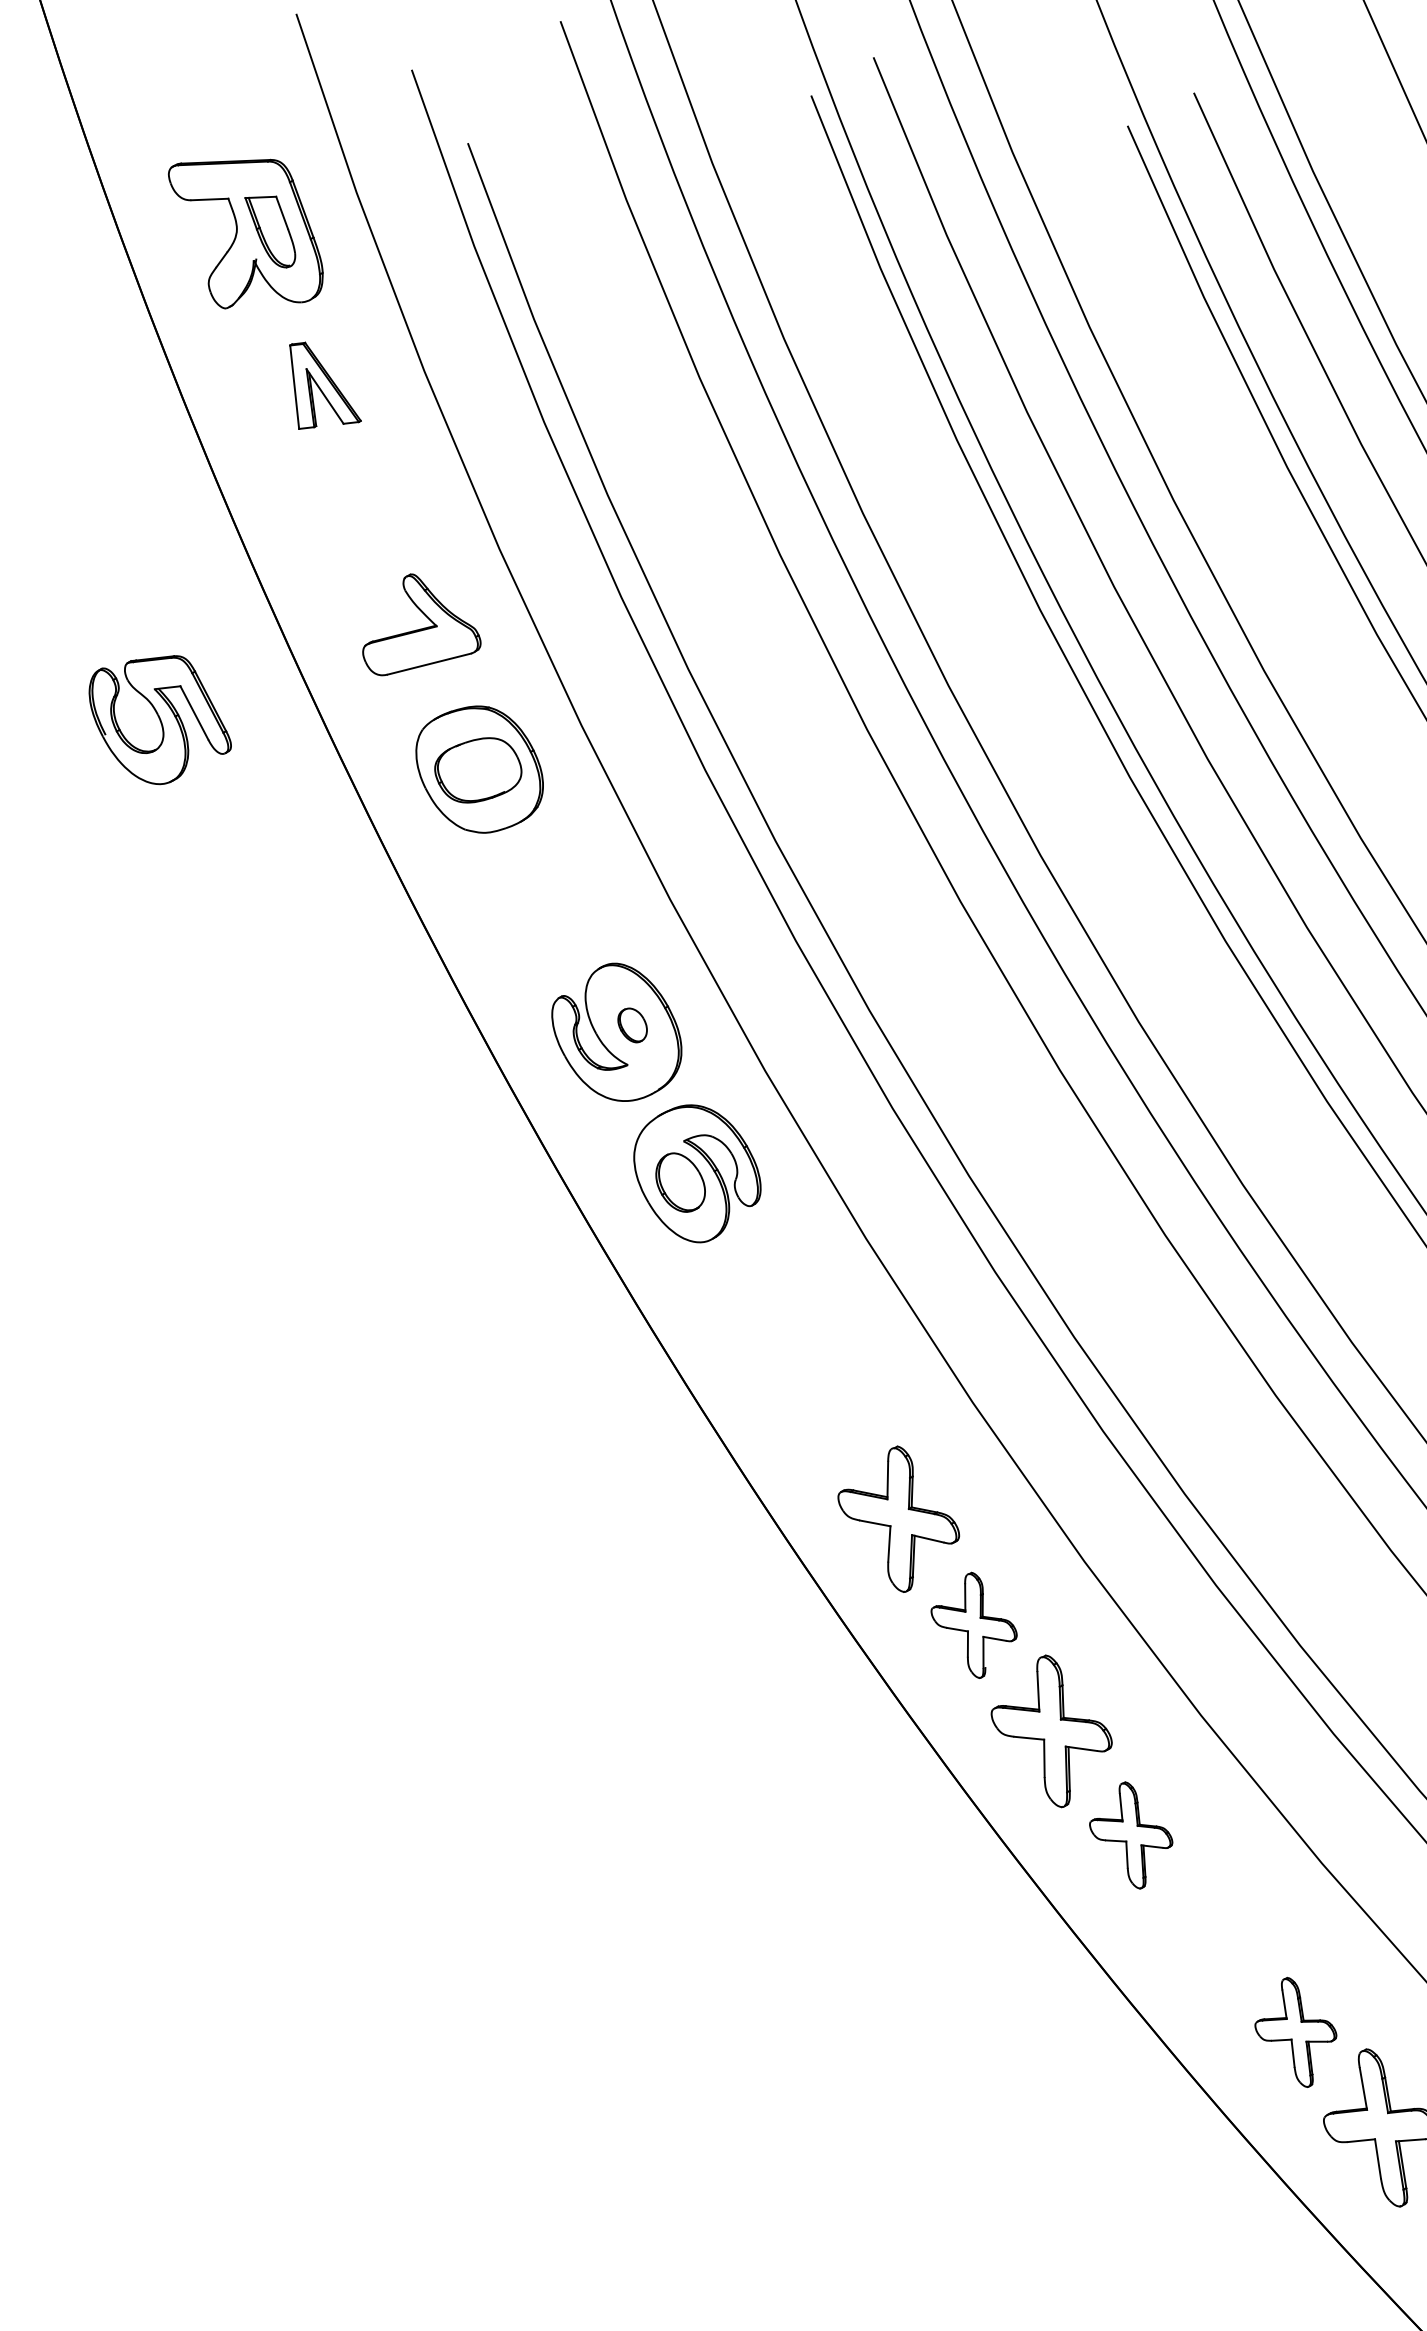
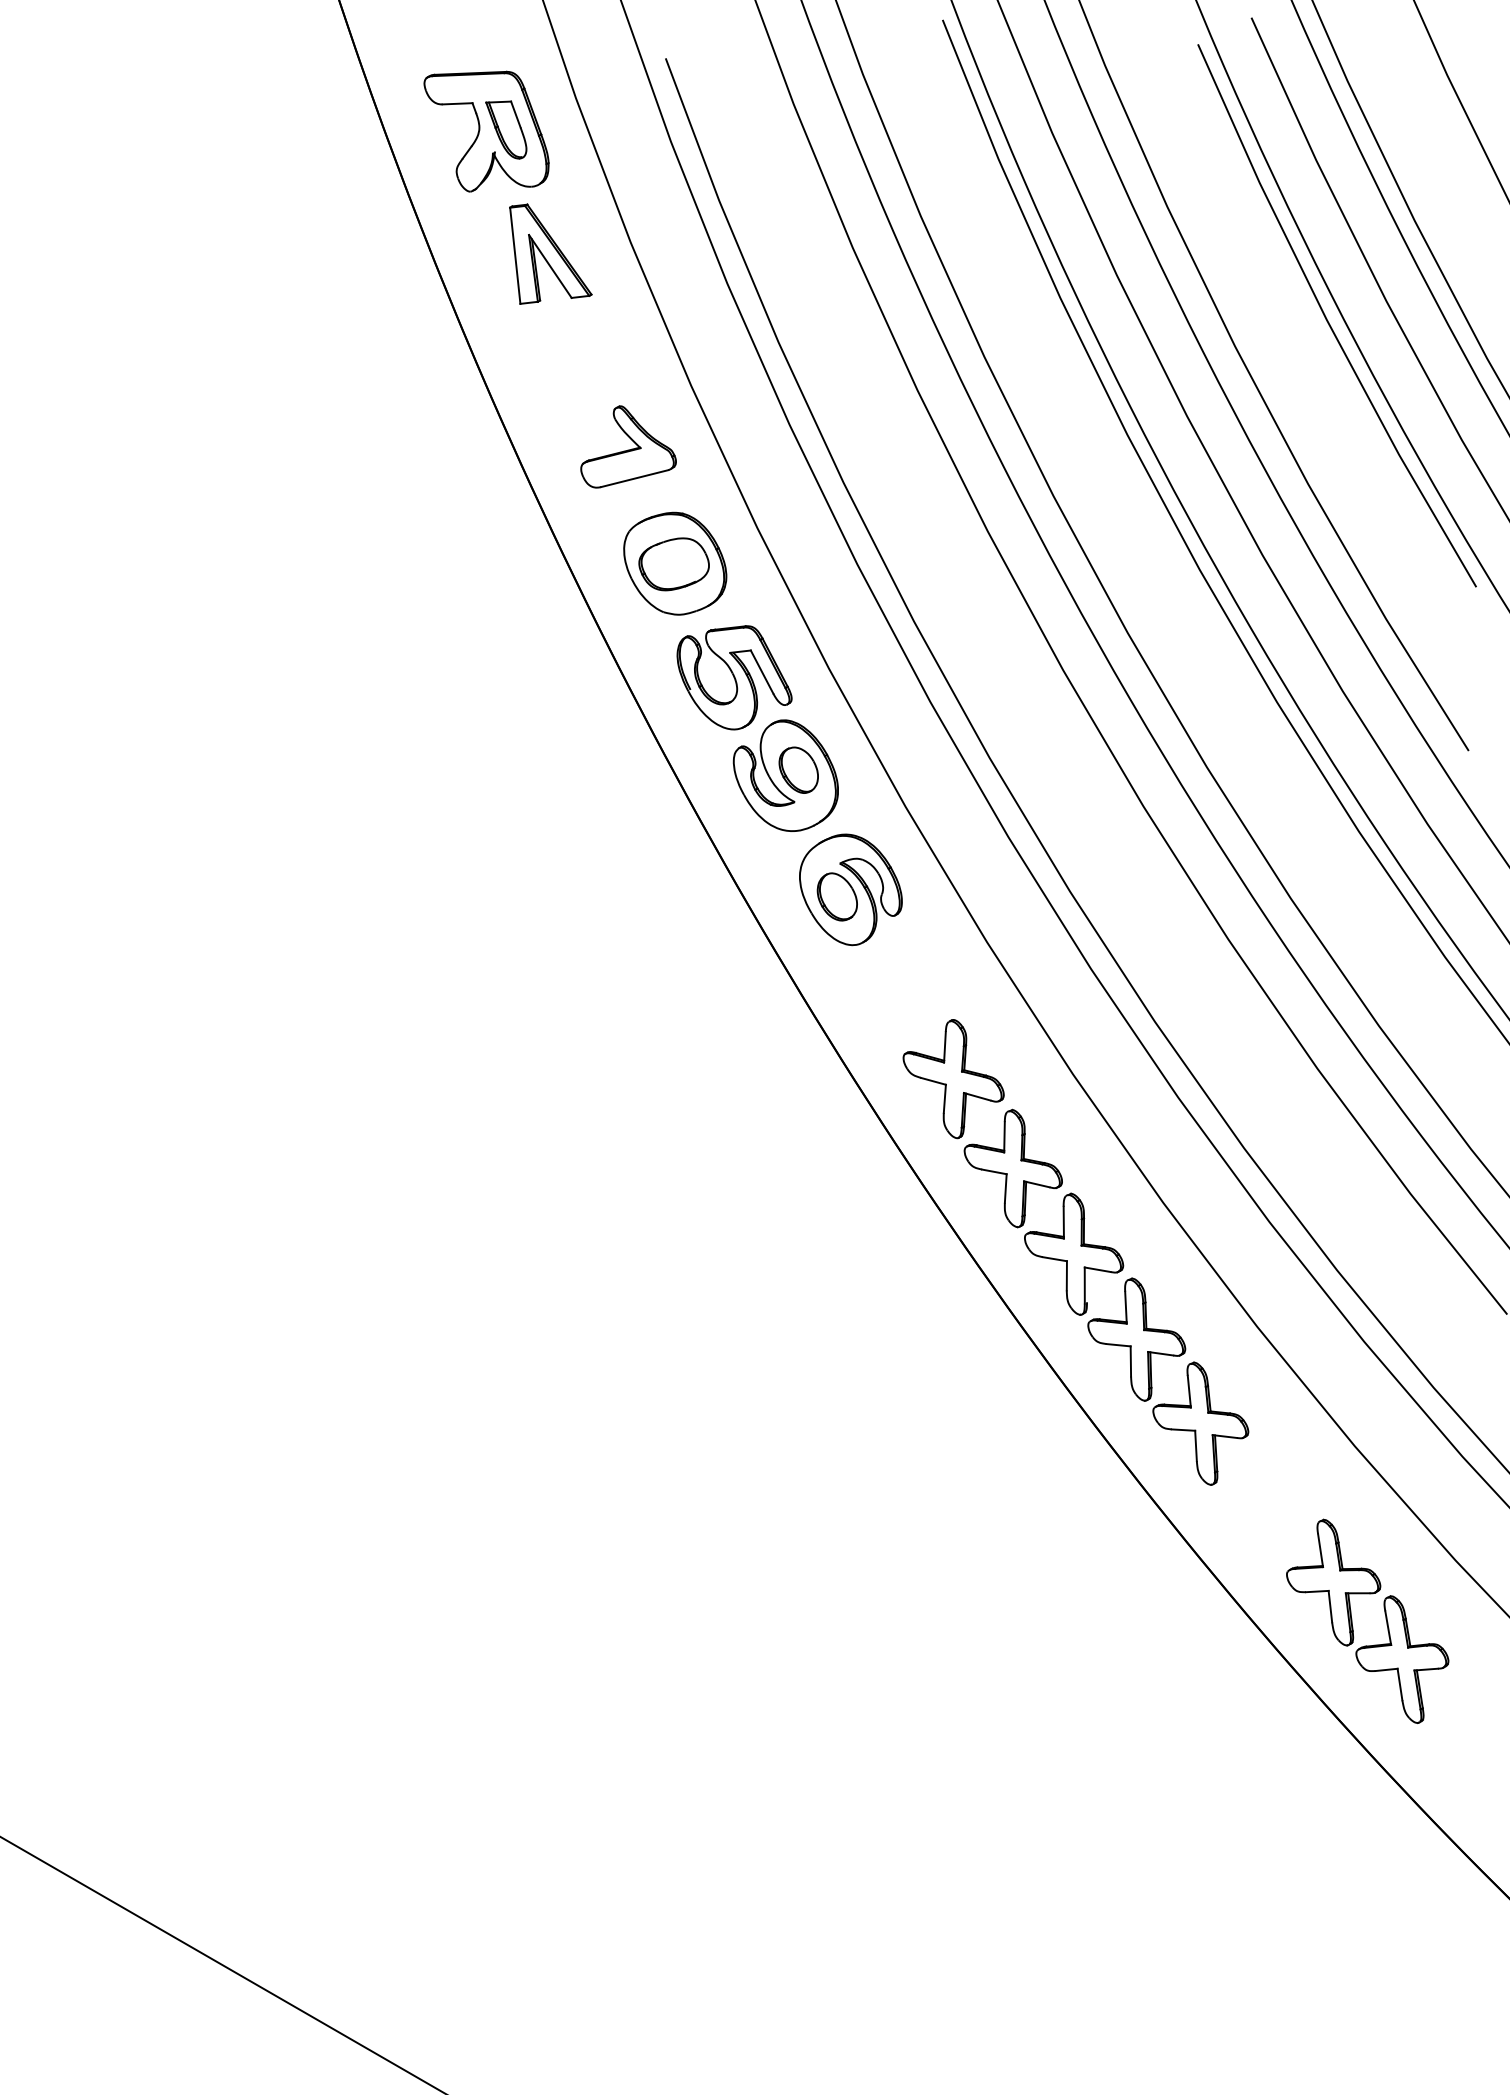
part: (325, 385) -> (550, 253), size x1.43
part: (160, 719) -> (734, 677), moved
part: (632, 1024) -> (798, 769), size x1.67
part: (824, 1408) -> (953, 1079), added
part: (974, 1624) -> (1074, 1253), size x1.43
part: (1130, 1835) -> (1200, 1423), size x1.43
part: (1295, 2032) -> (1333, 1582), size x1.43

